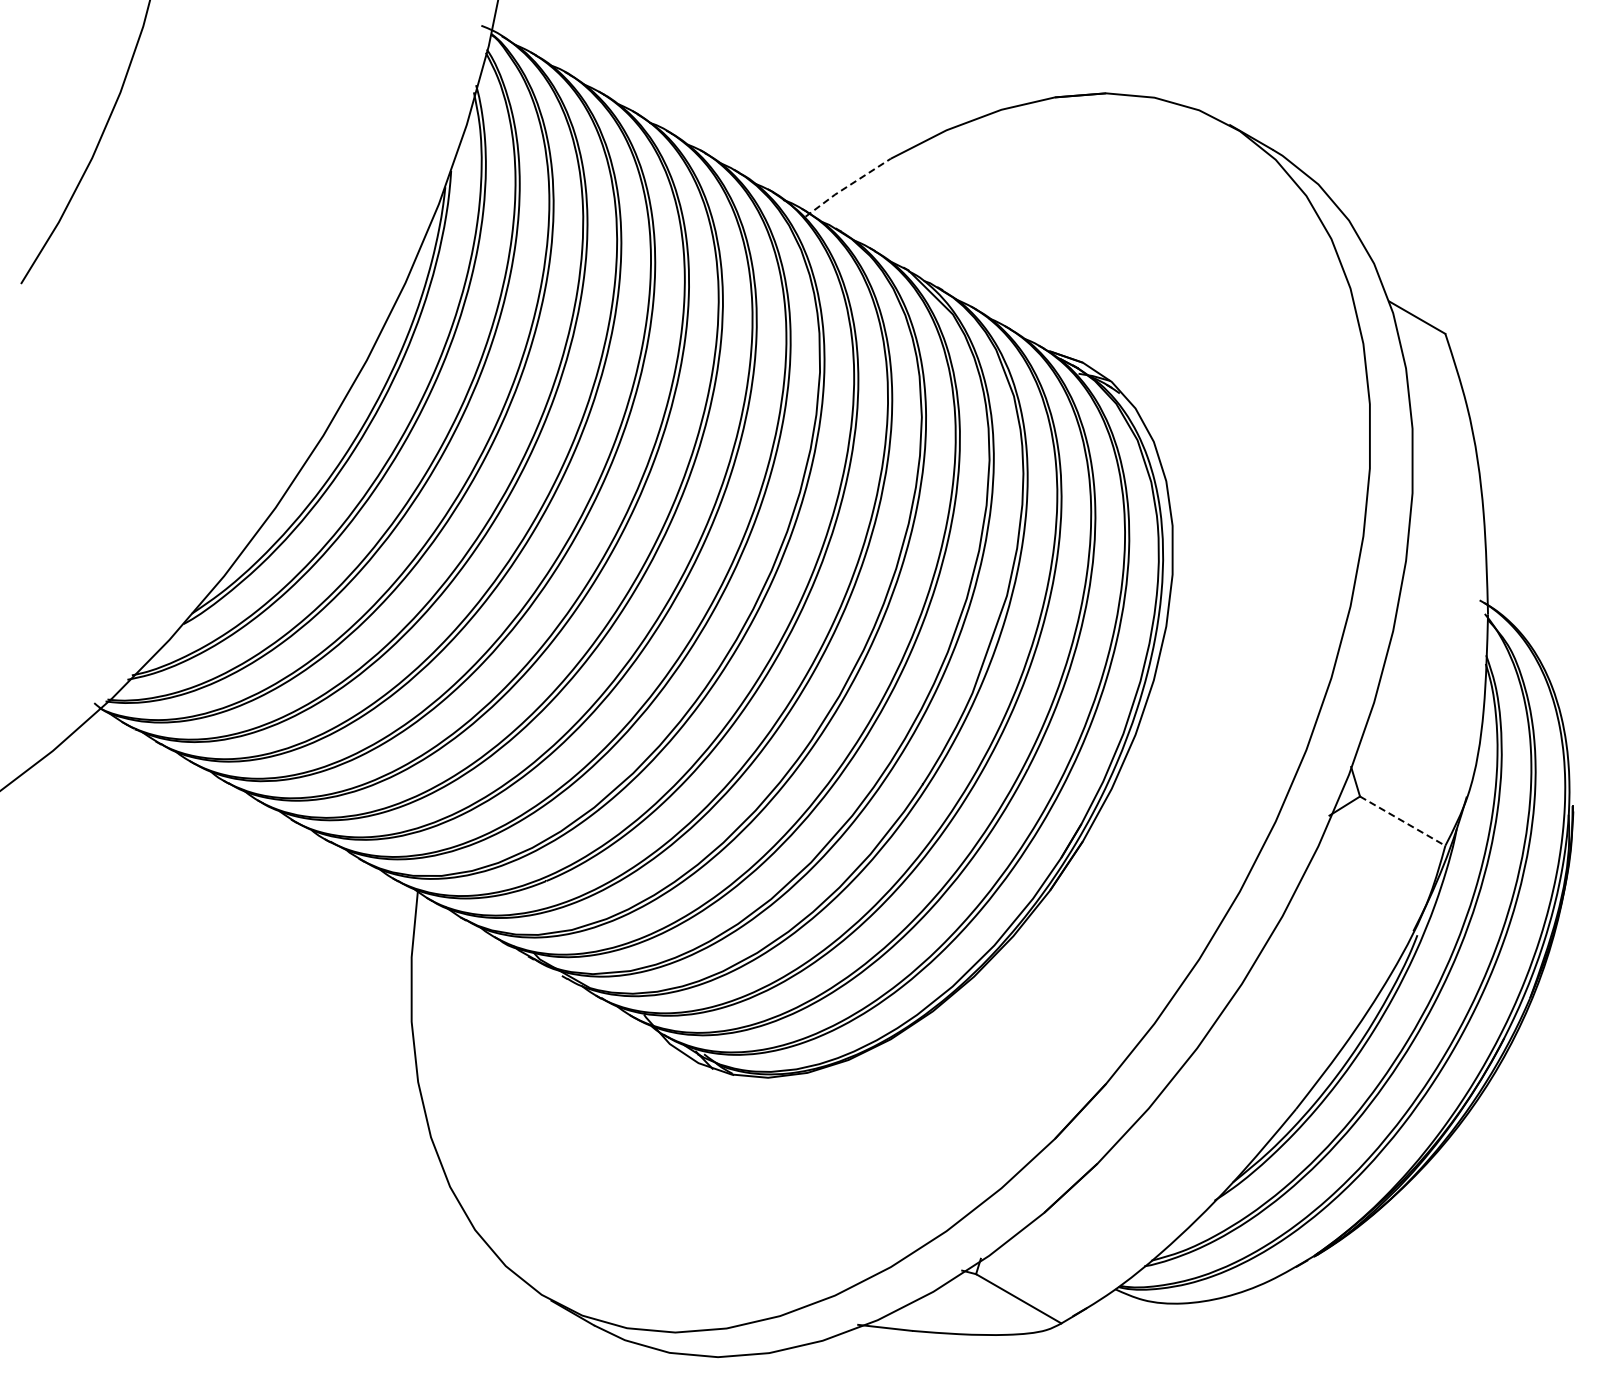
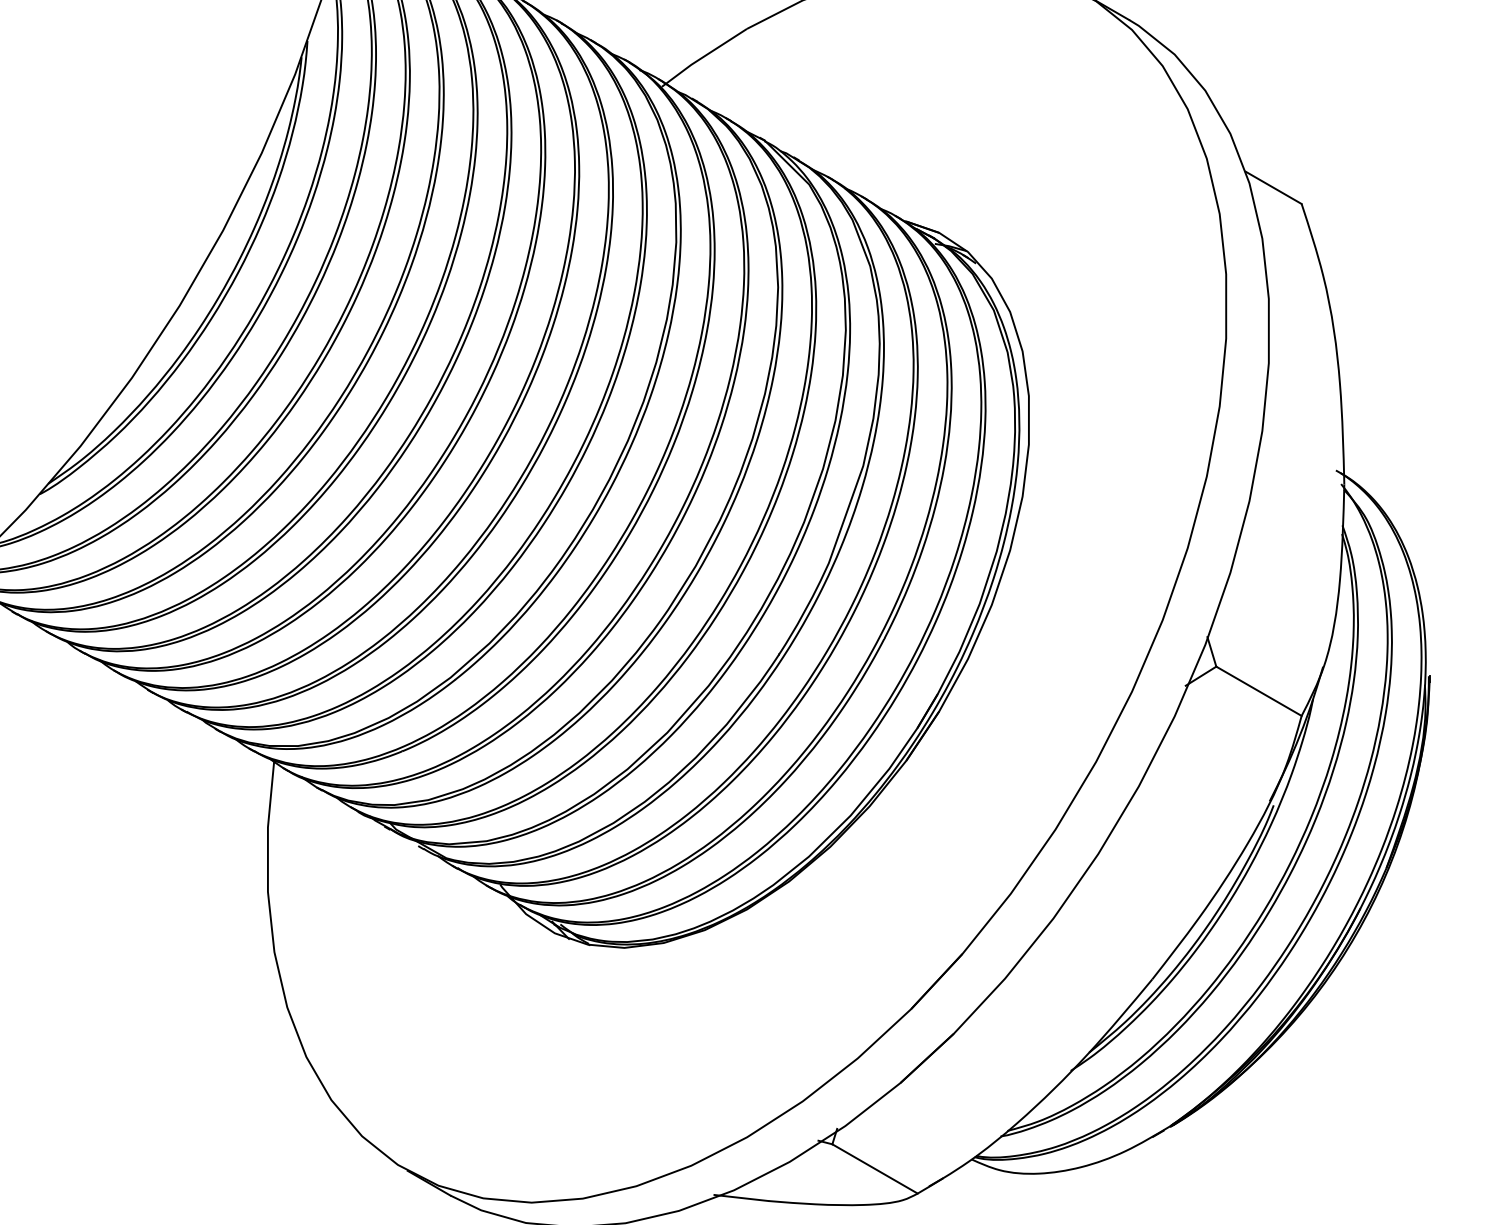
line: (847, 186) -> (703, 56), dashed -> solid
line: (1403, 821) -> (1259, 691), dashed -> solid

